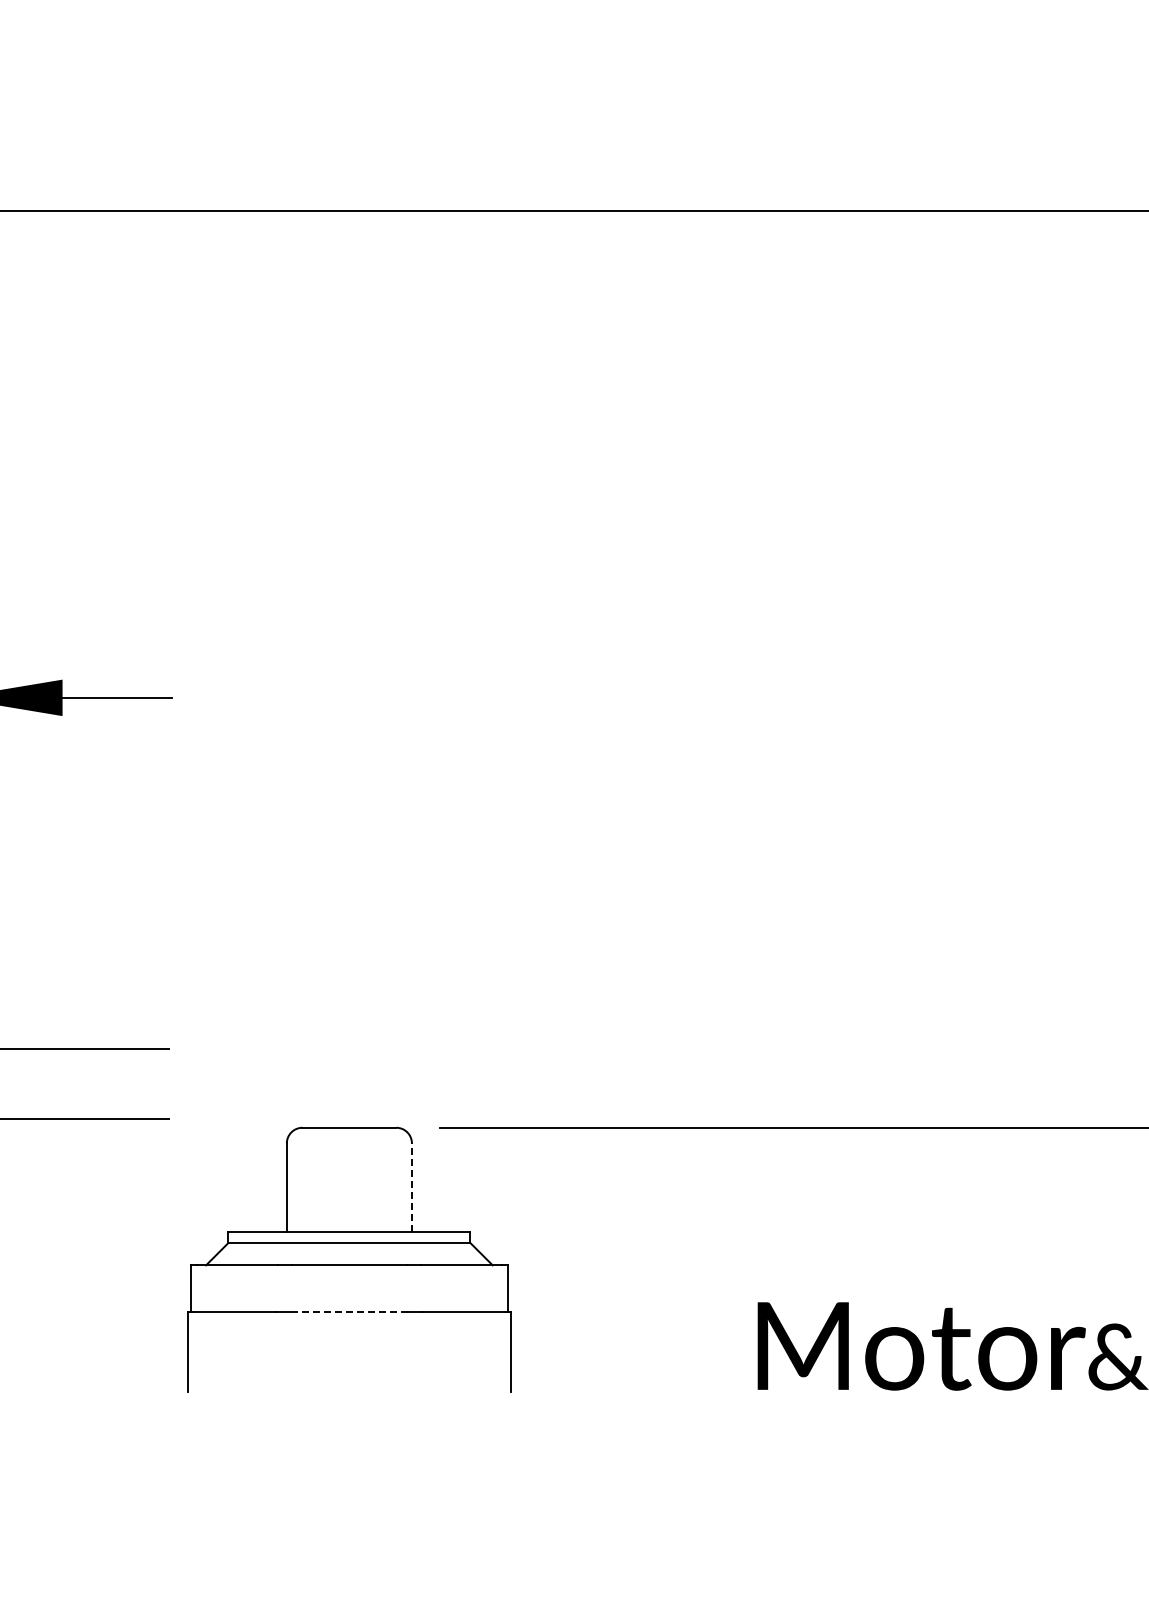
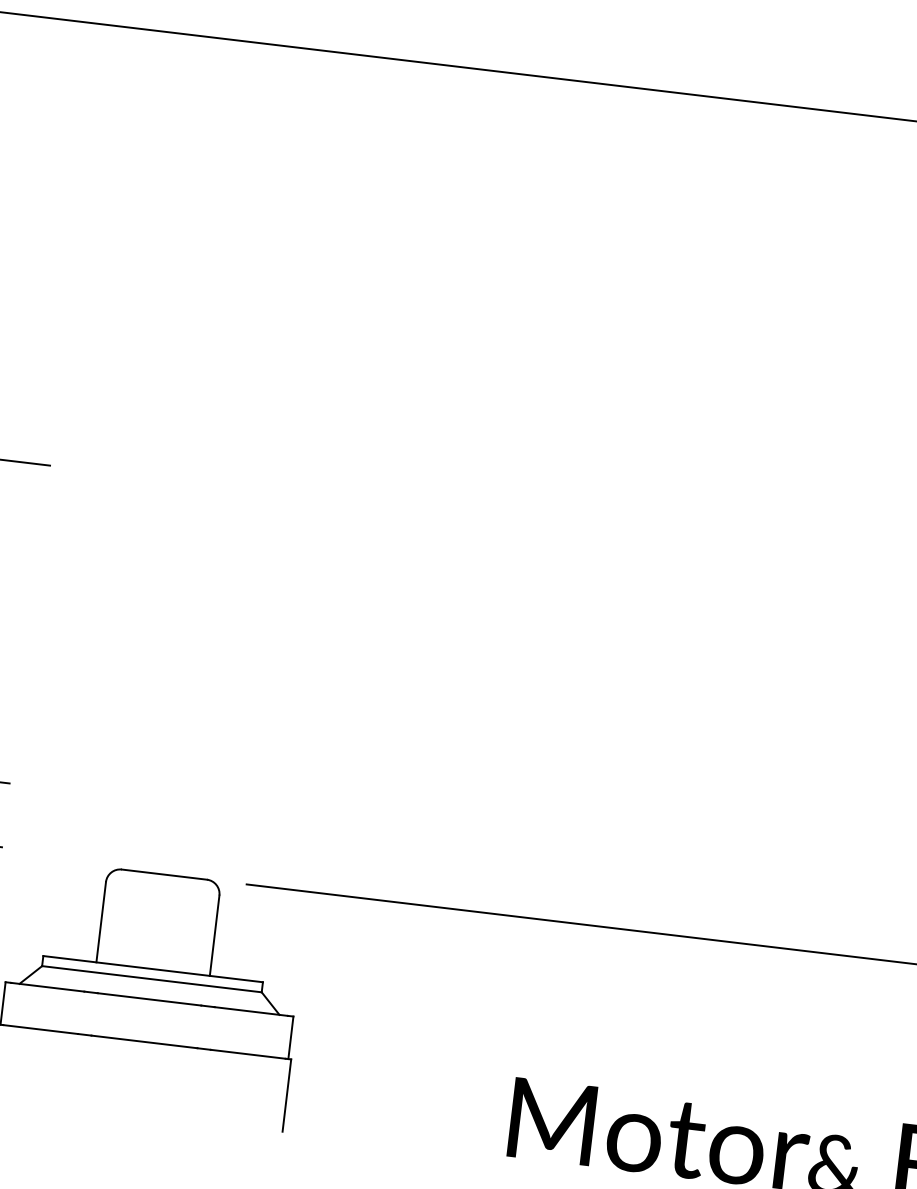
line: (411, 1187) -> (214, 935), dashed -> solid
line: (348, 1312) -> (143, 1042), dashed -> solid

